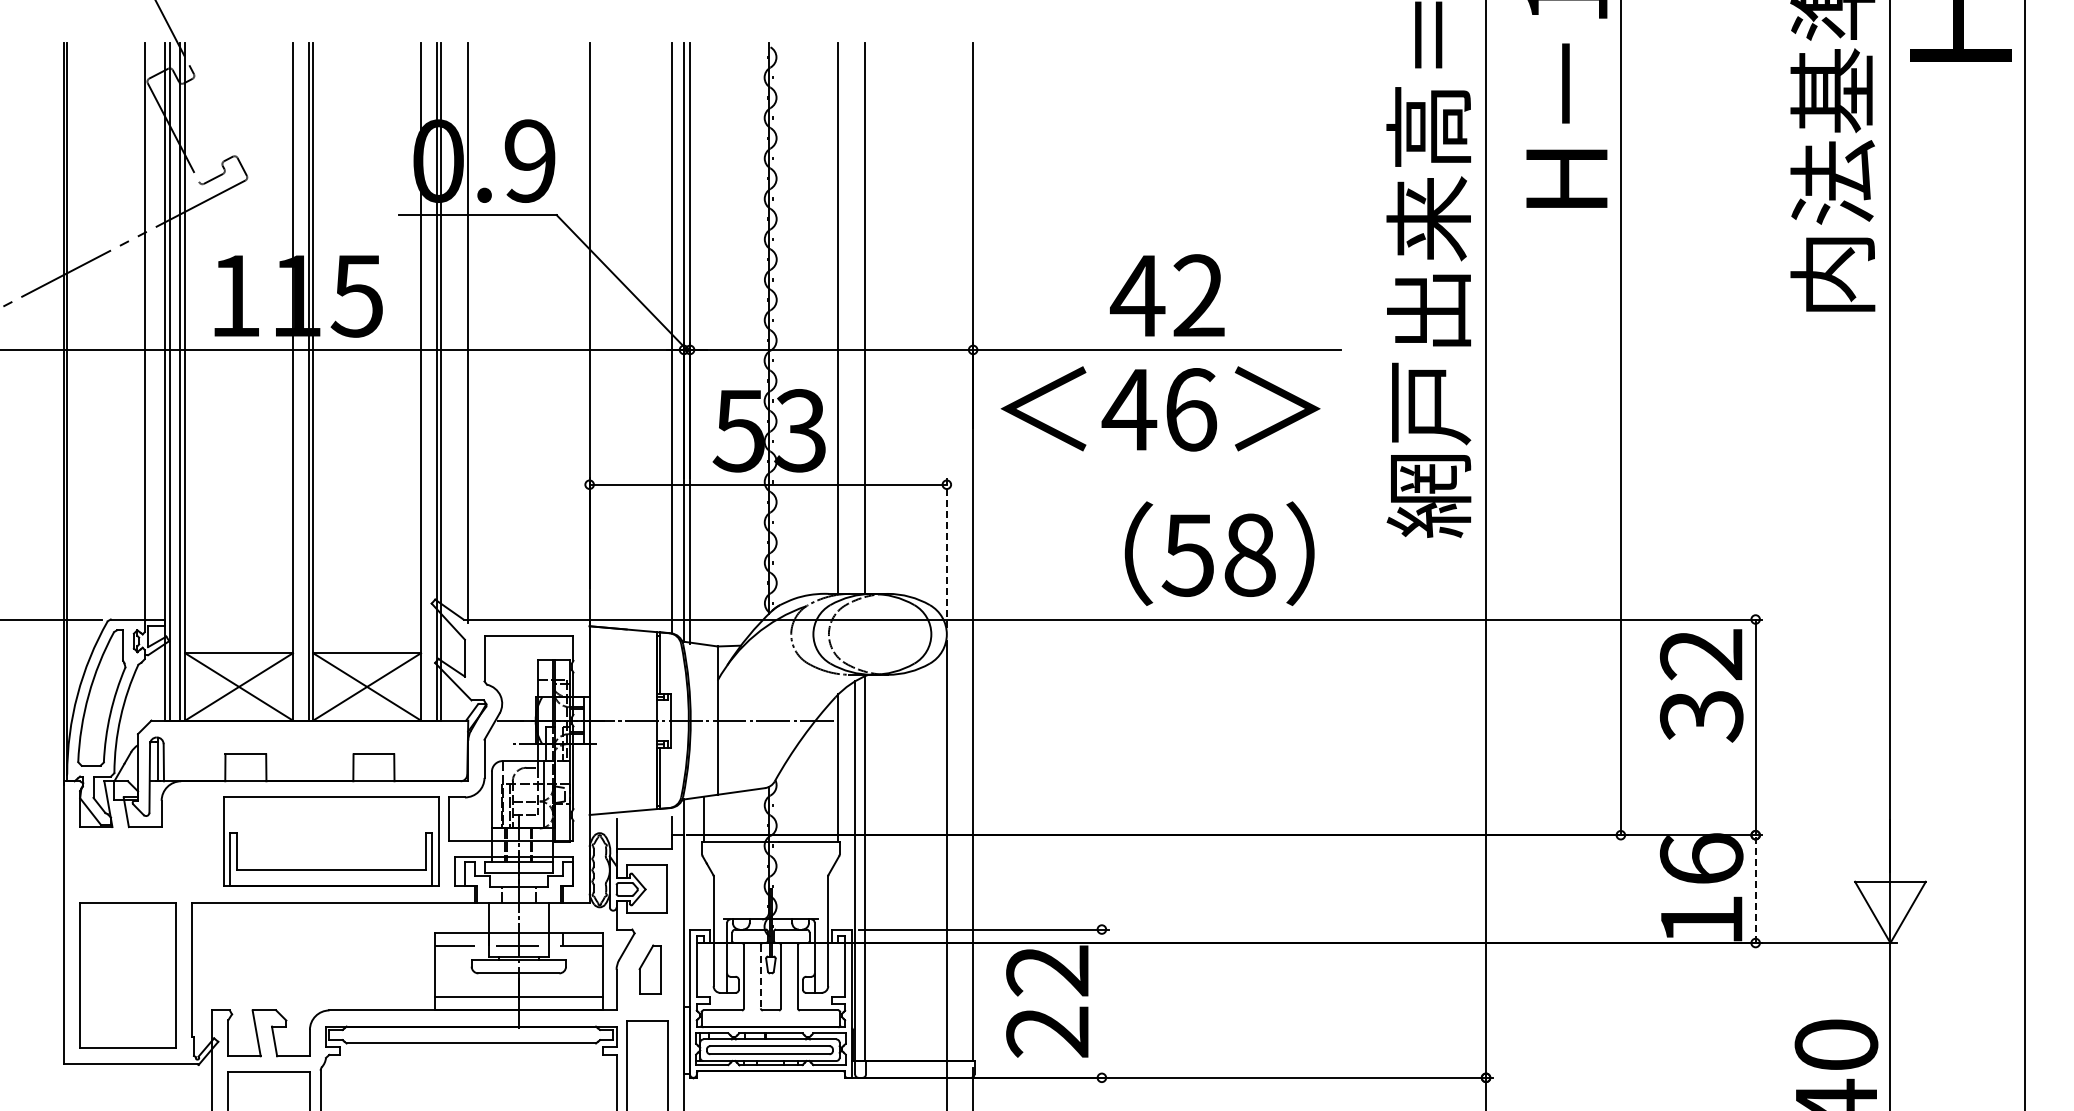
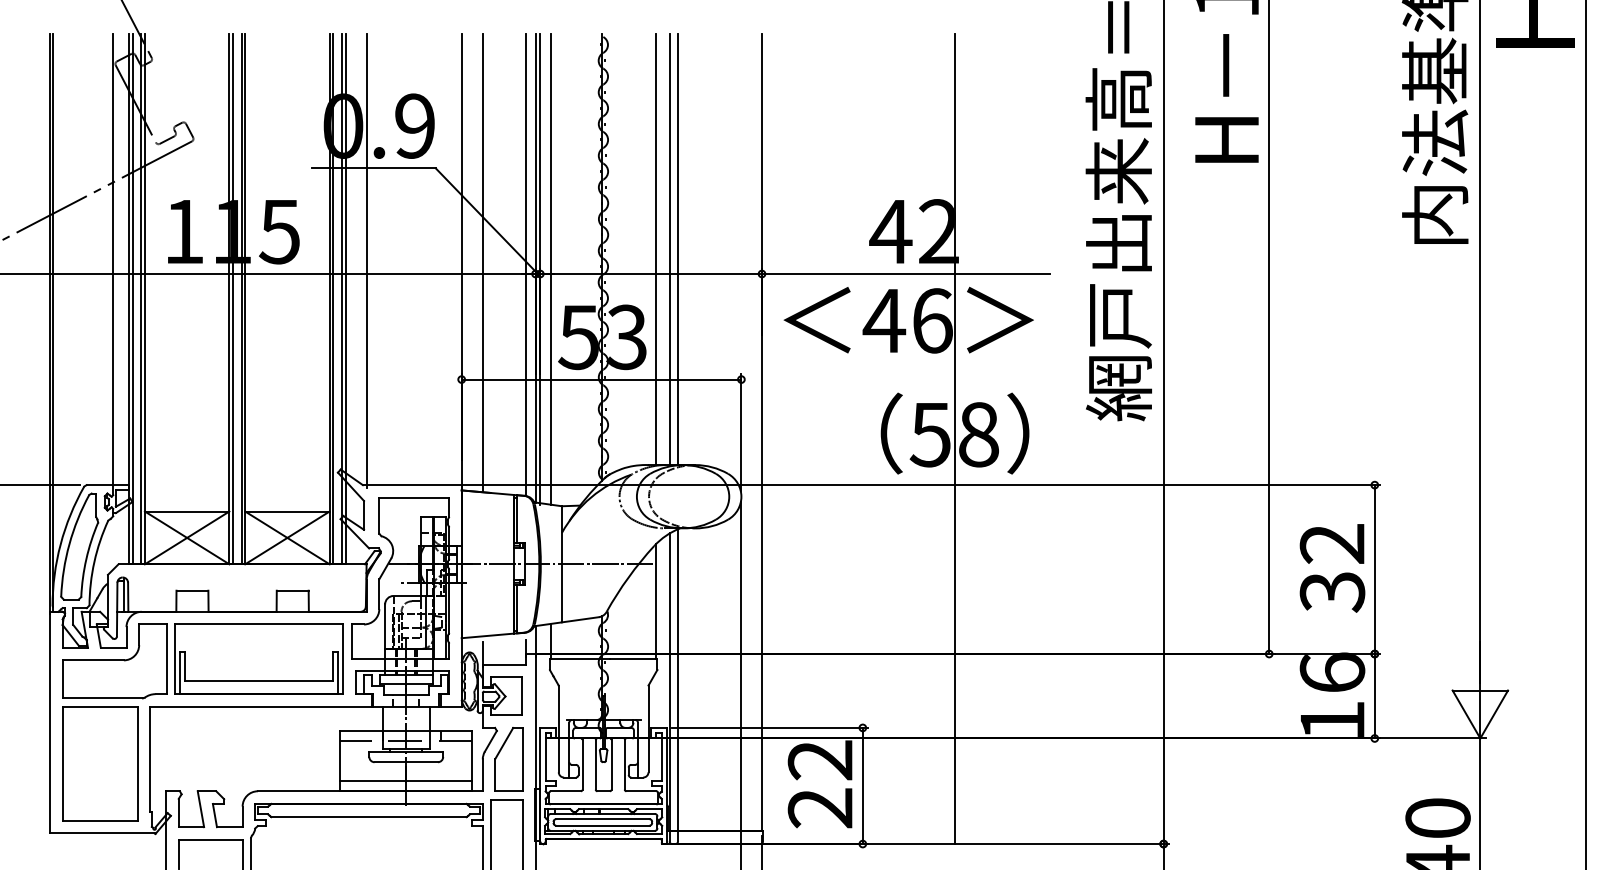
line: (855, 318) -> (669, 249), added
line: (616, 335) -> (482, 262), added
line: (703, 343) -> (550, 268), added
line: (297, 381) -> (232, 298), added
line: (425, 381) -> (333, 298), added
line: (946, 552) -> (741, 432), dashed -> solid
line: (1219, 560) -> (954, 438), added
text: (1701, 685) -> (1332, 568), moved
part: (146, 844) -> (114, 661), added
line: (1755, 889) -> (1374, 696), dashed -> solid
part: (649, 969) -> (508, 759), size x1.67
line: (760, 976) -> (595, 764), dashed -> solid
line: (1101, 1003) -> (862, 785), added

